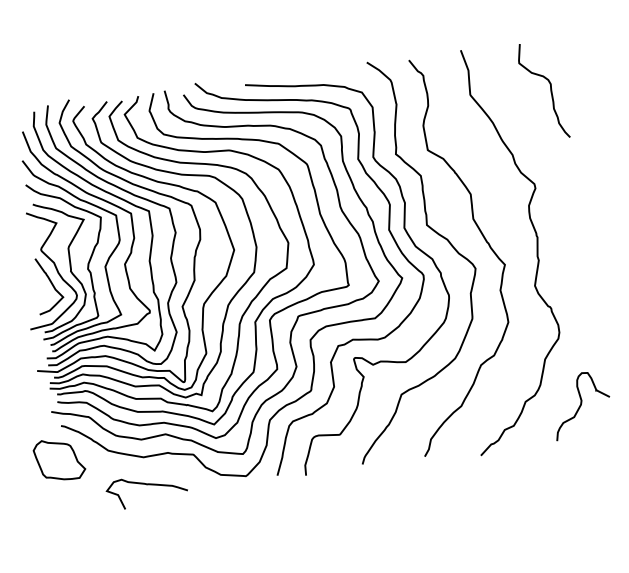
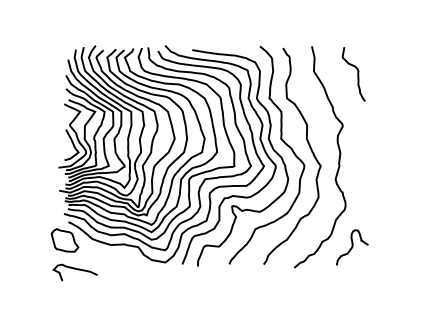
curve: (144, 485) -> (74, 269), moved

